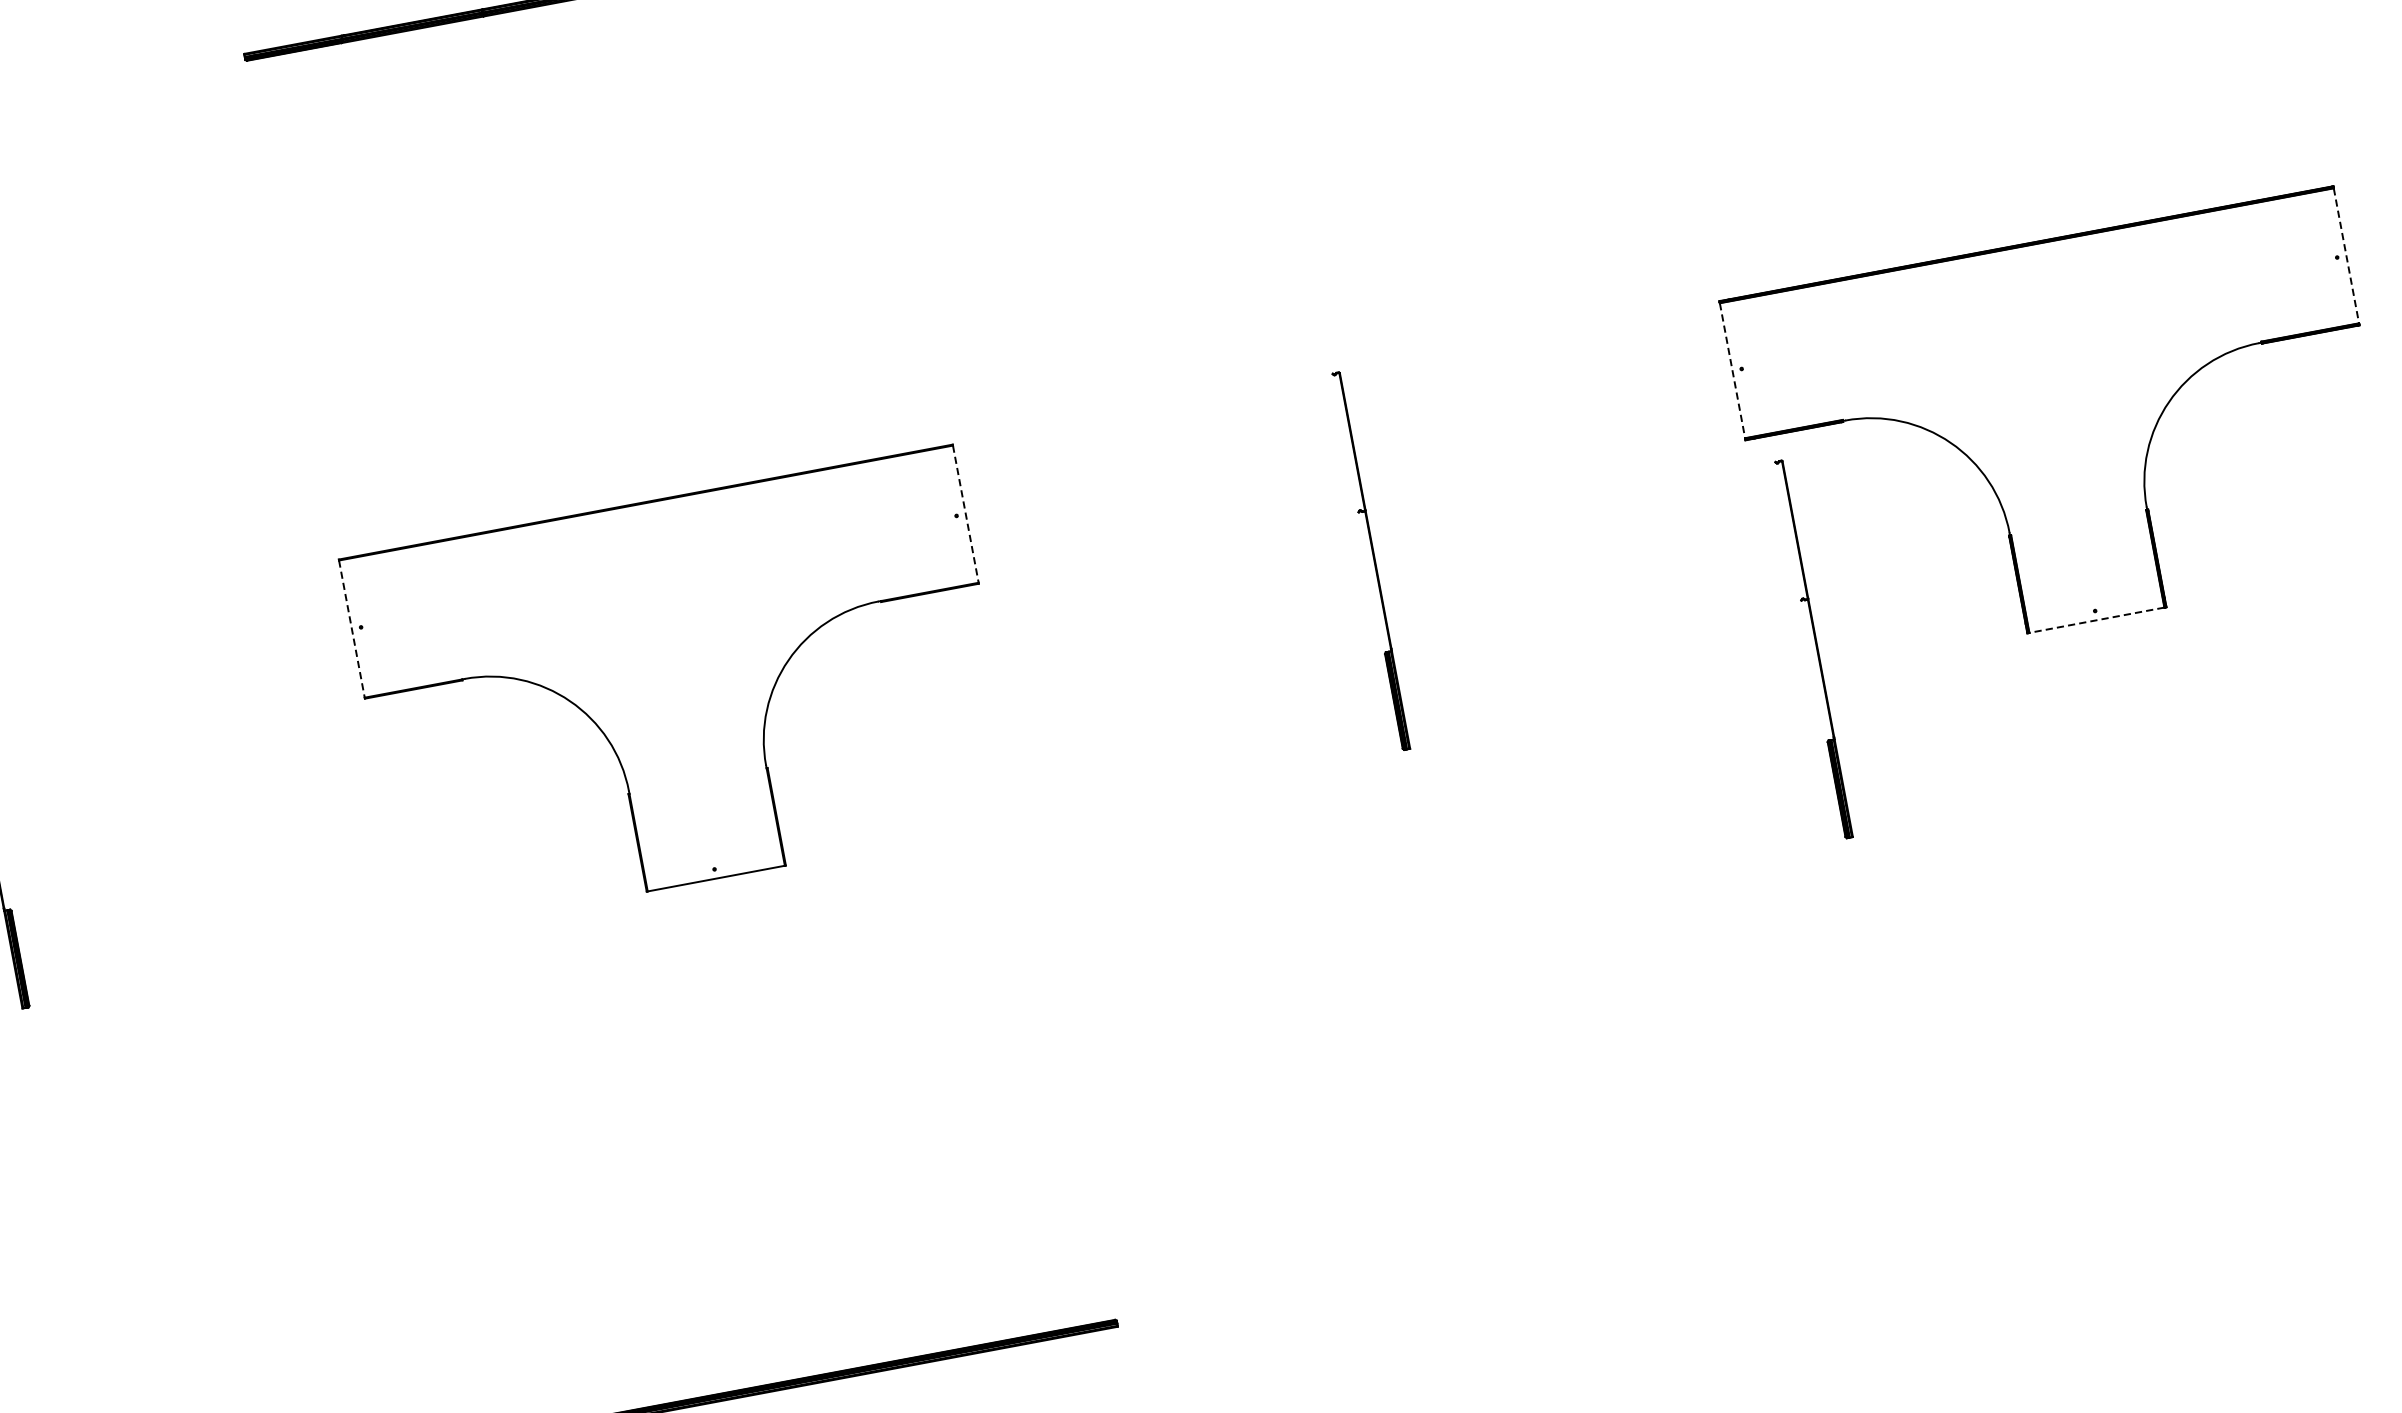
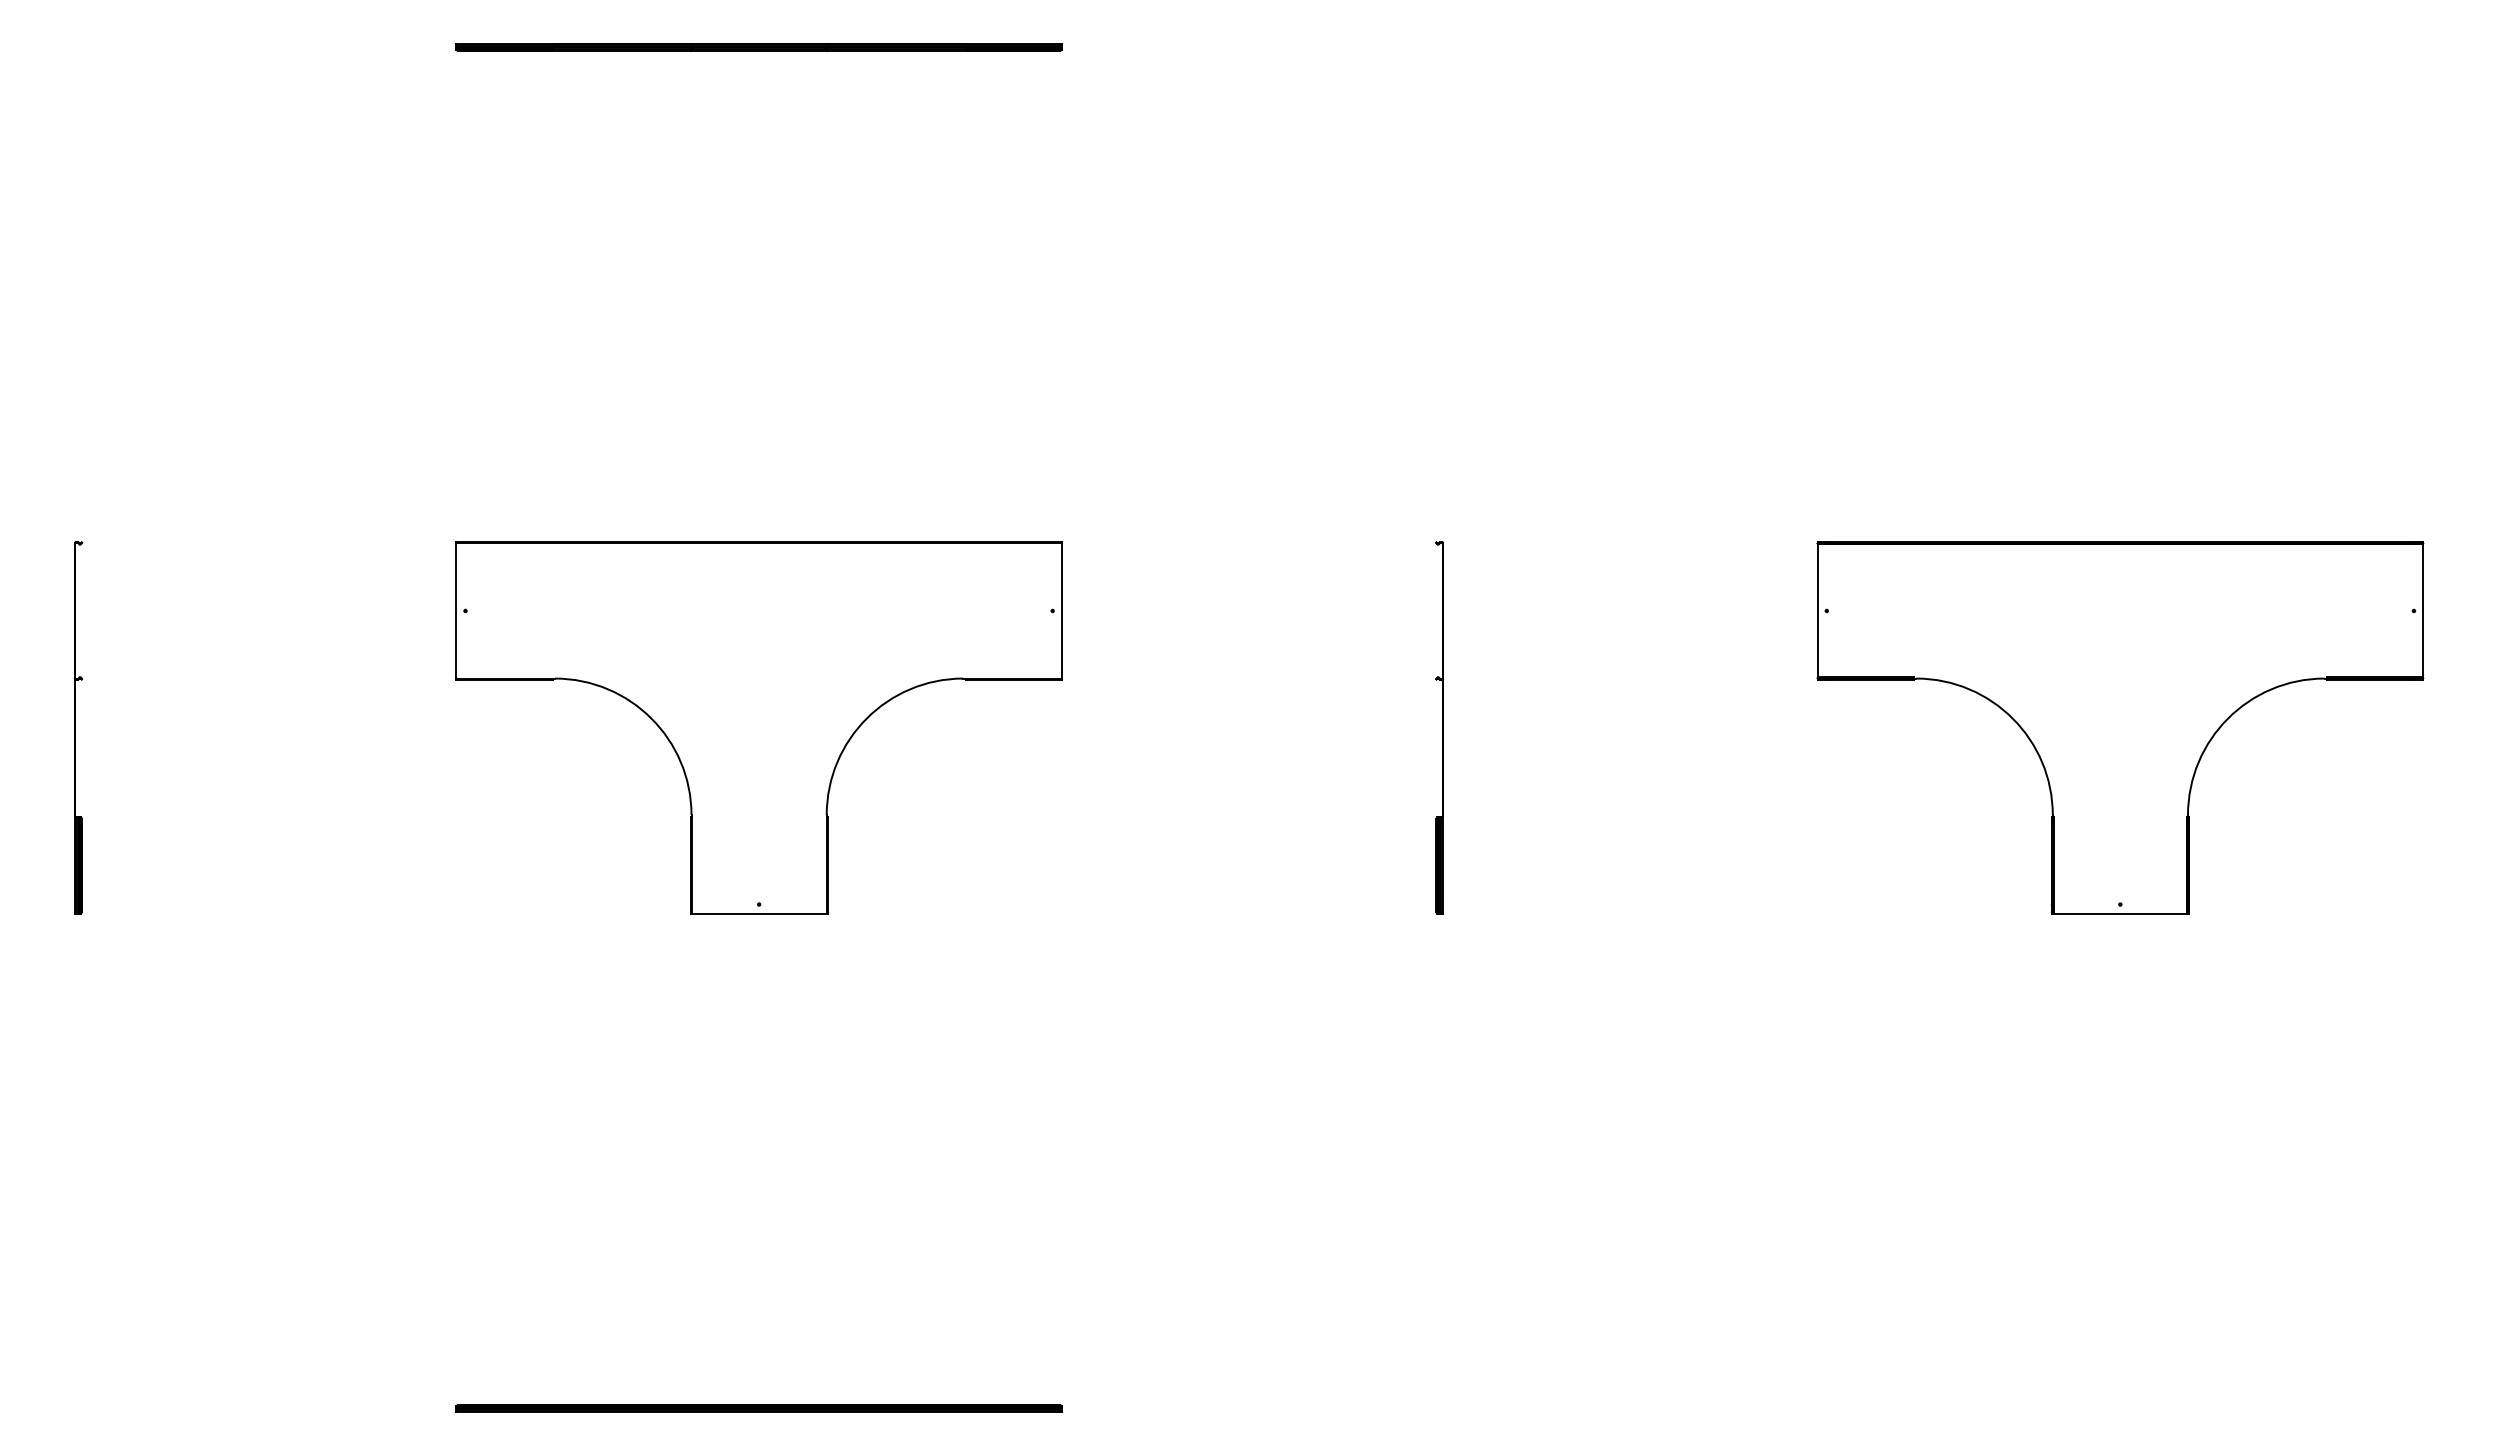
line: (2346, 255) -> (2423, 610), dashed -> solid
line: (1732, 370) -> (1817, 610), dashed -> solid
line: (965, 513) -> (1061, 610), dashed -> solid
line: (2096, 620) -> (2120, 913), dashed -> solid
line: (351, 628) -> (456, 610), dashed -> solid
part: (1813, 648) -> (1845, 890), removed

